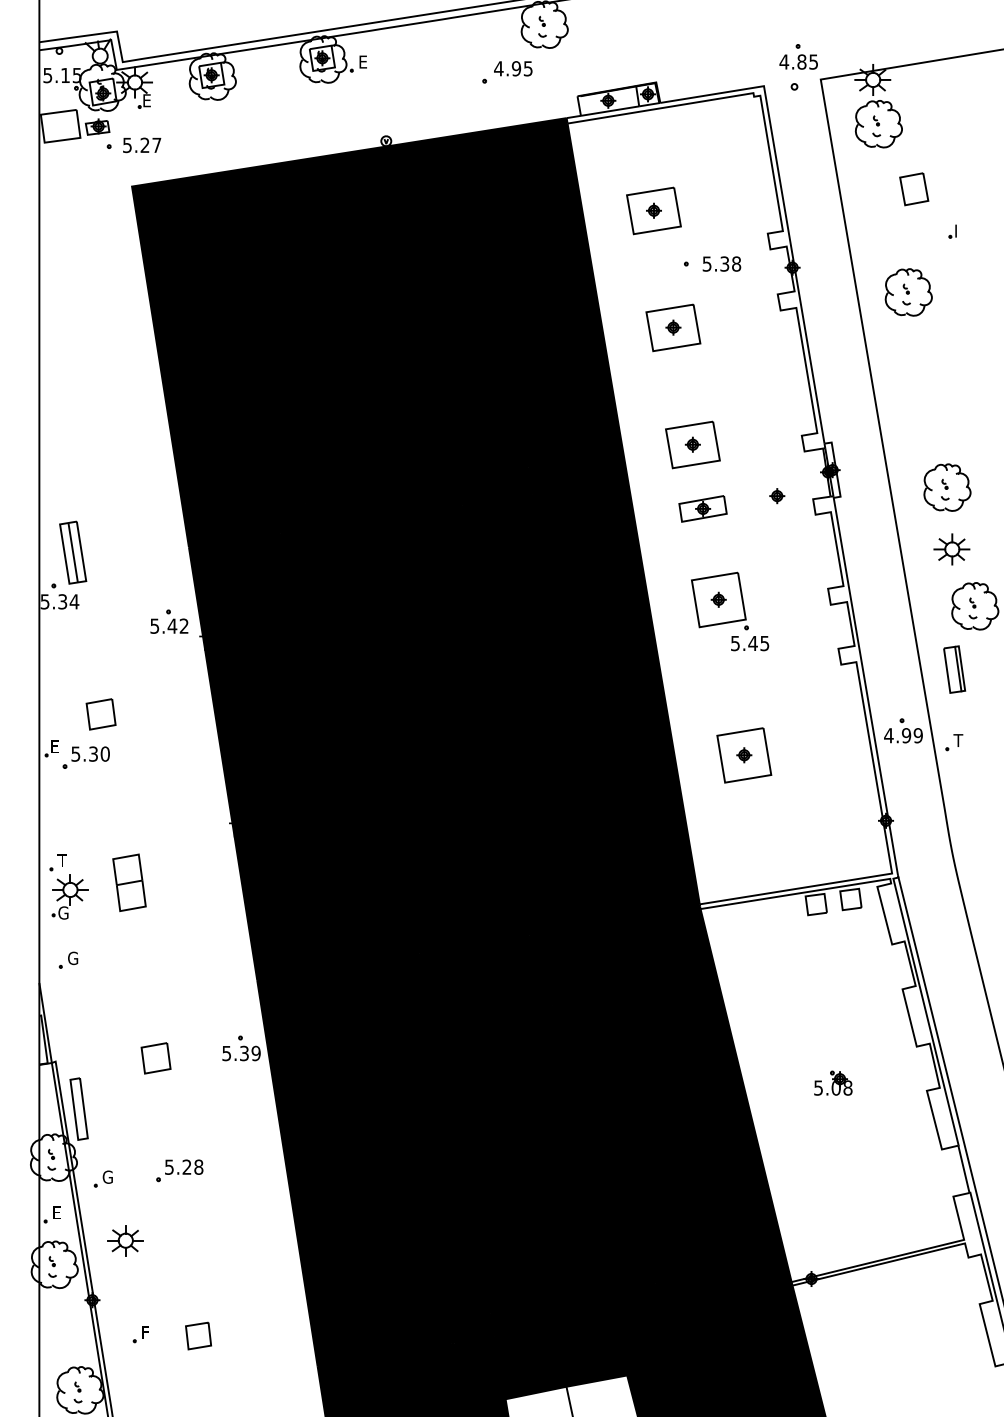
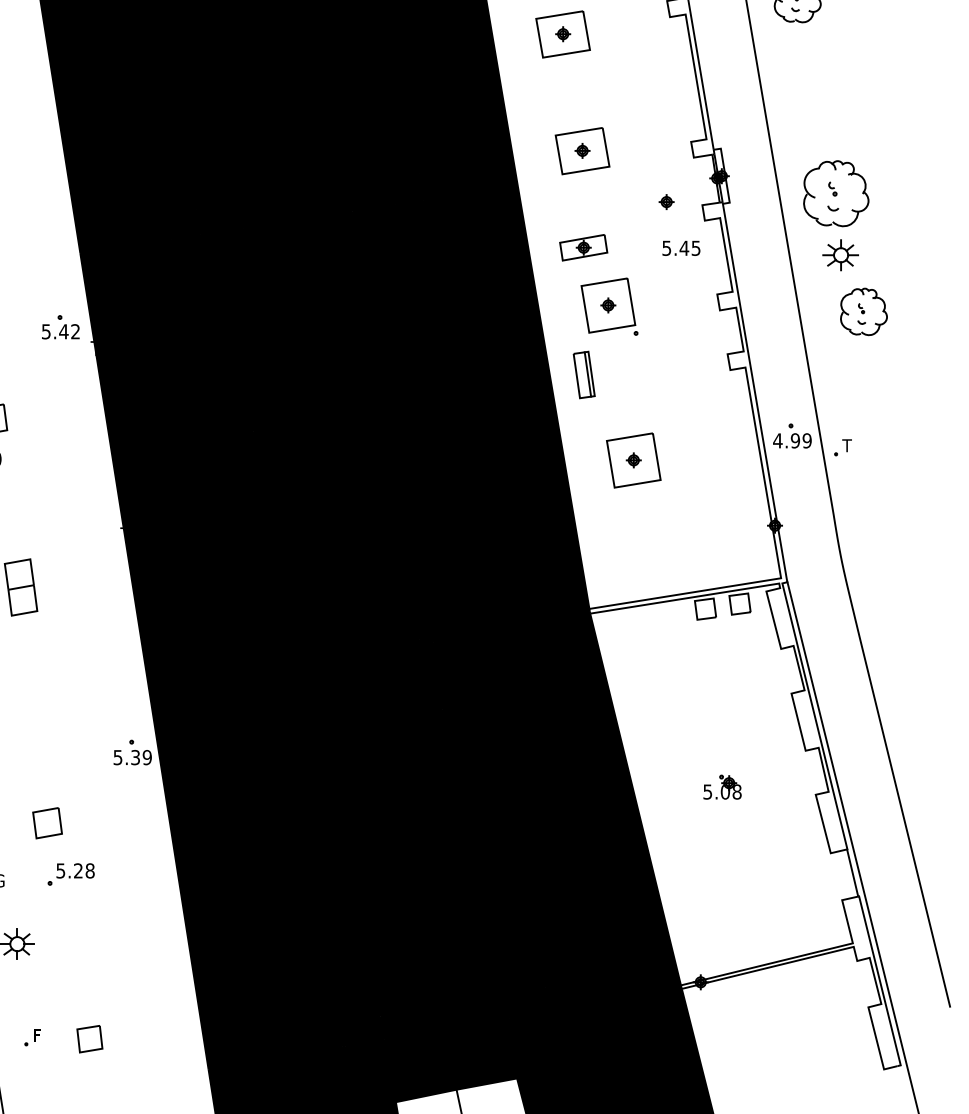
part: (947, 487) -> (836, 193), size x1.4
part: (702, 508) -> (583, 247), moved
text: (750, 643) -> (681, 248), moved
part: (954, 669) -> (584, 374), moved
part: (155, 1058) -> (46, 823), moved

